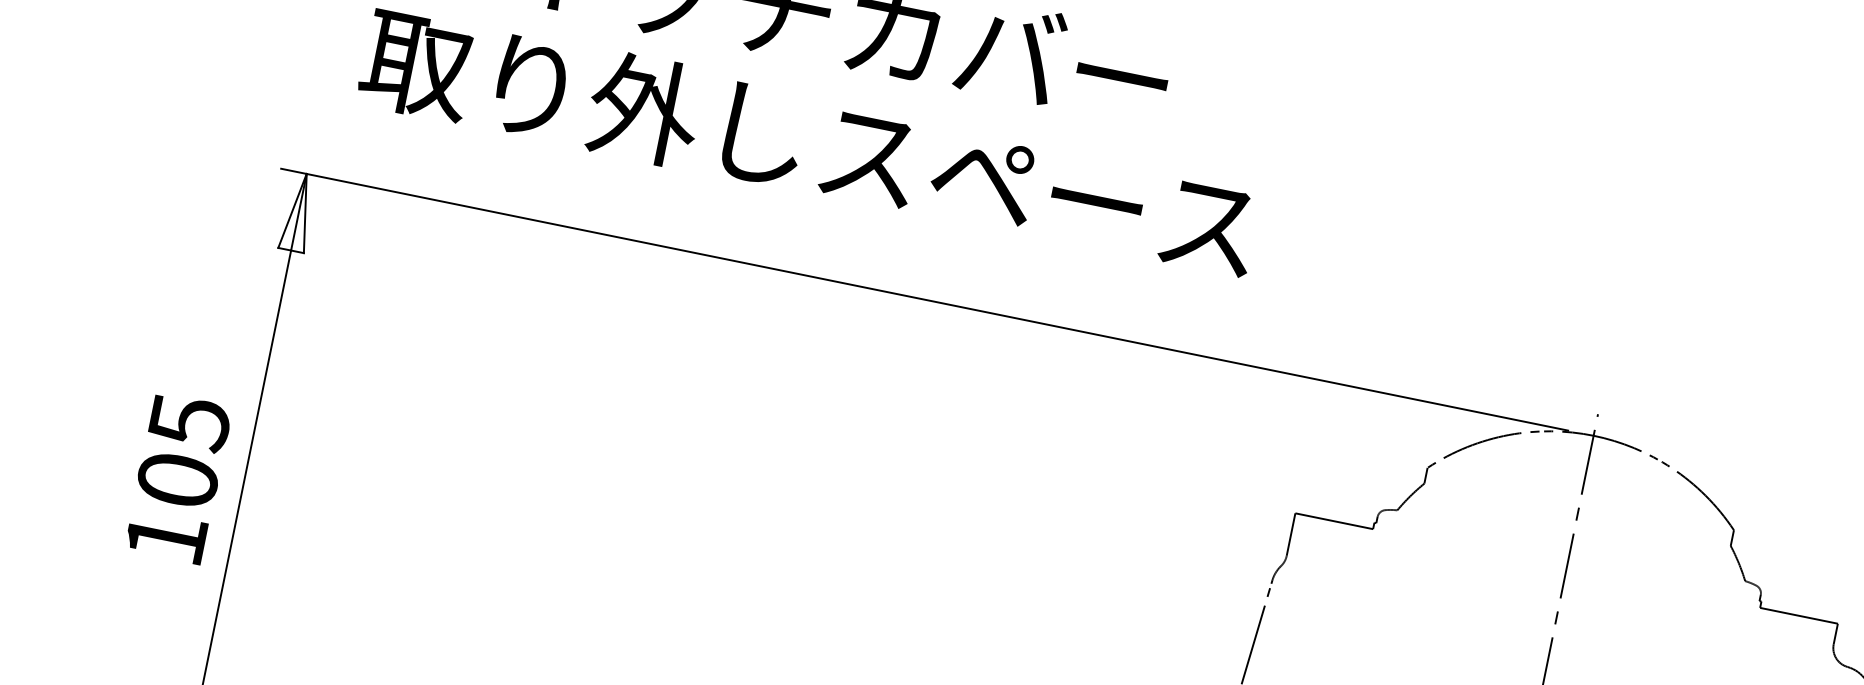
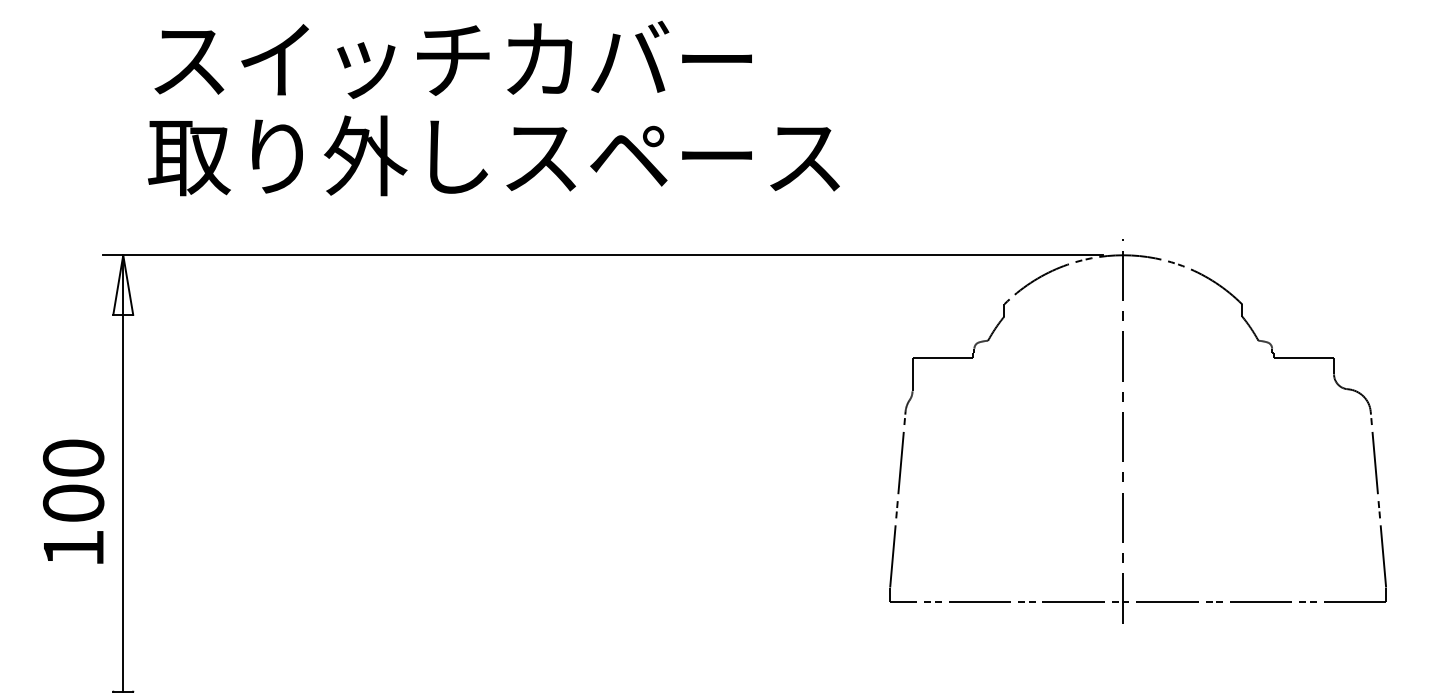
text: (189, 422) -> (73, 458), 105 -> 100

